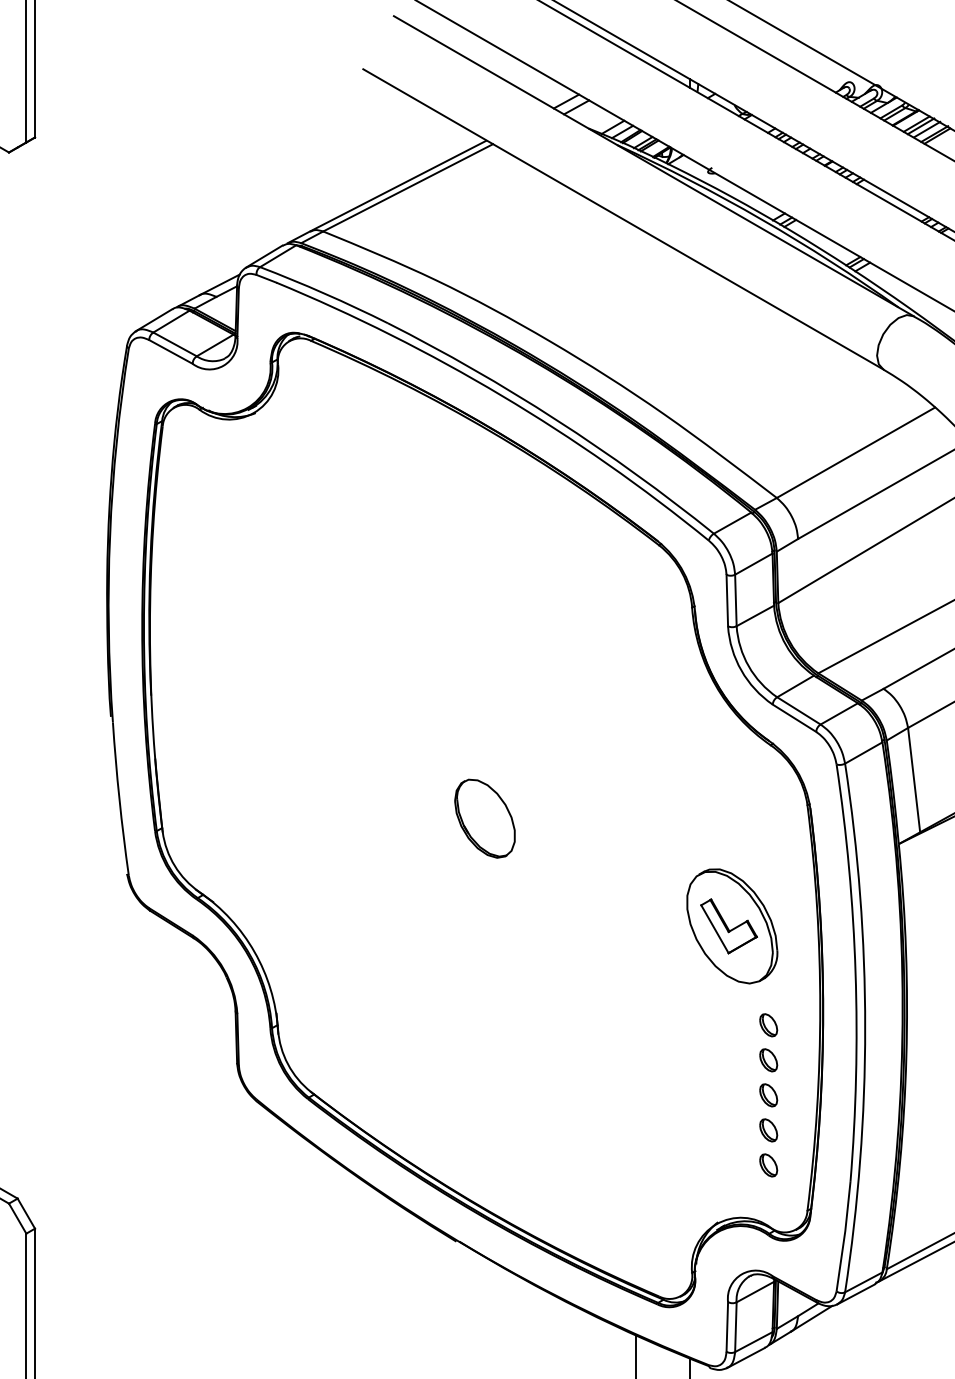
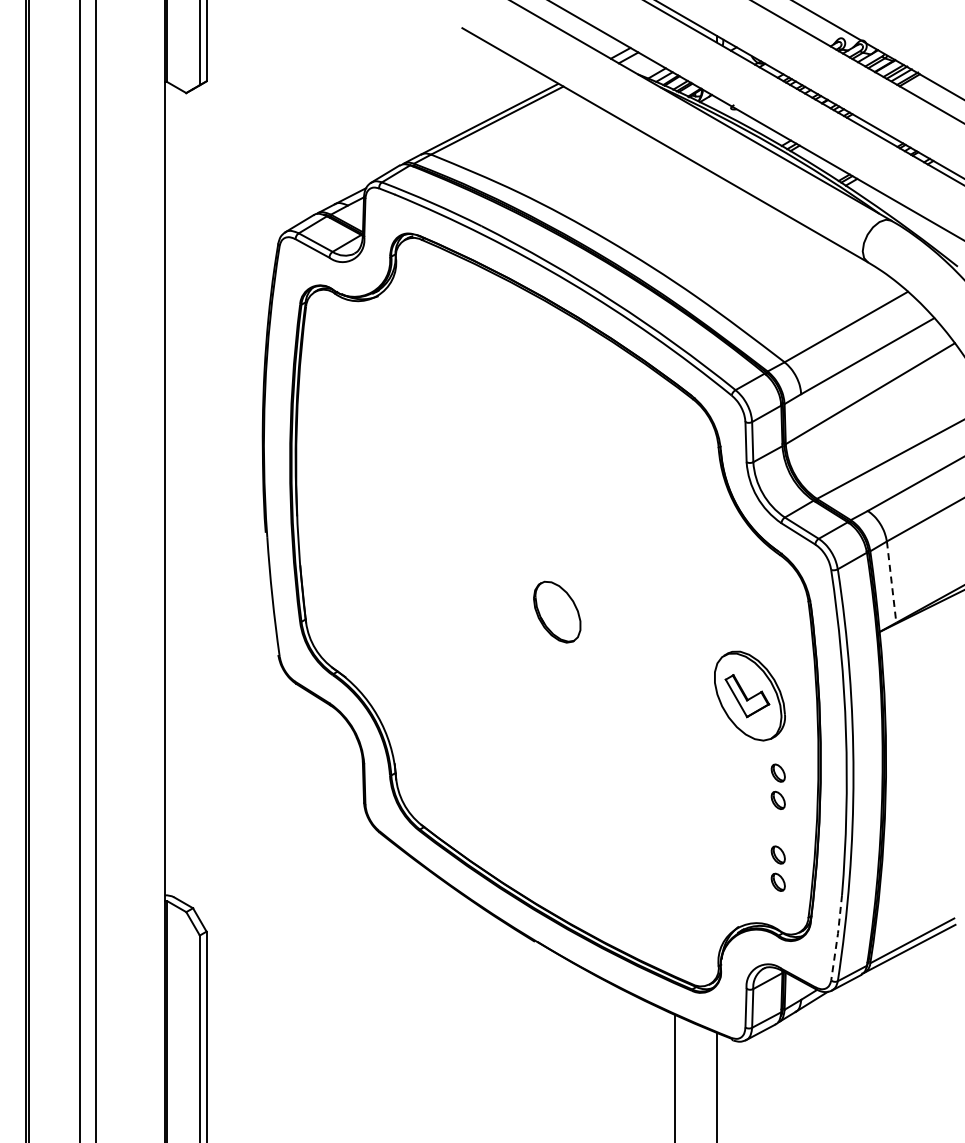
line: (913, 780) -> (891, 582), solid -> dashed
part: (767, 1095) -> (777, 827), removed
line: (844, 1236) -> (837, 937), solid -> dashed

